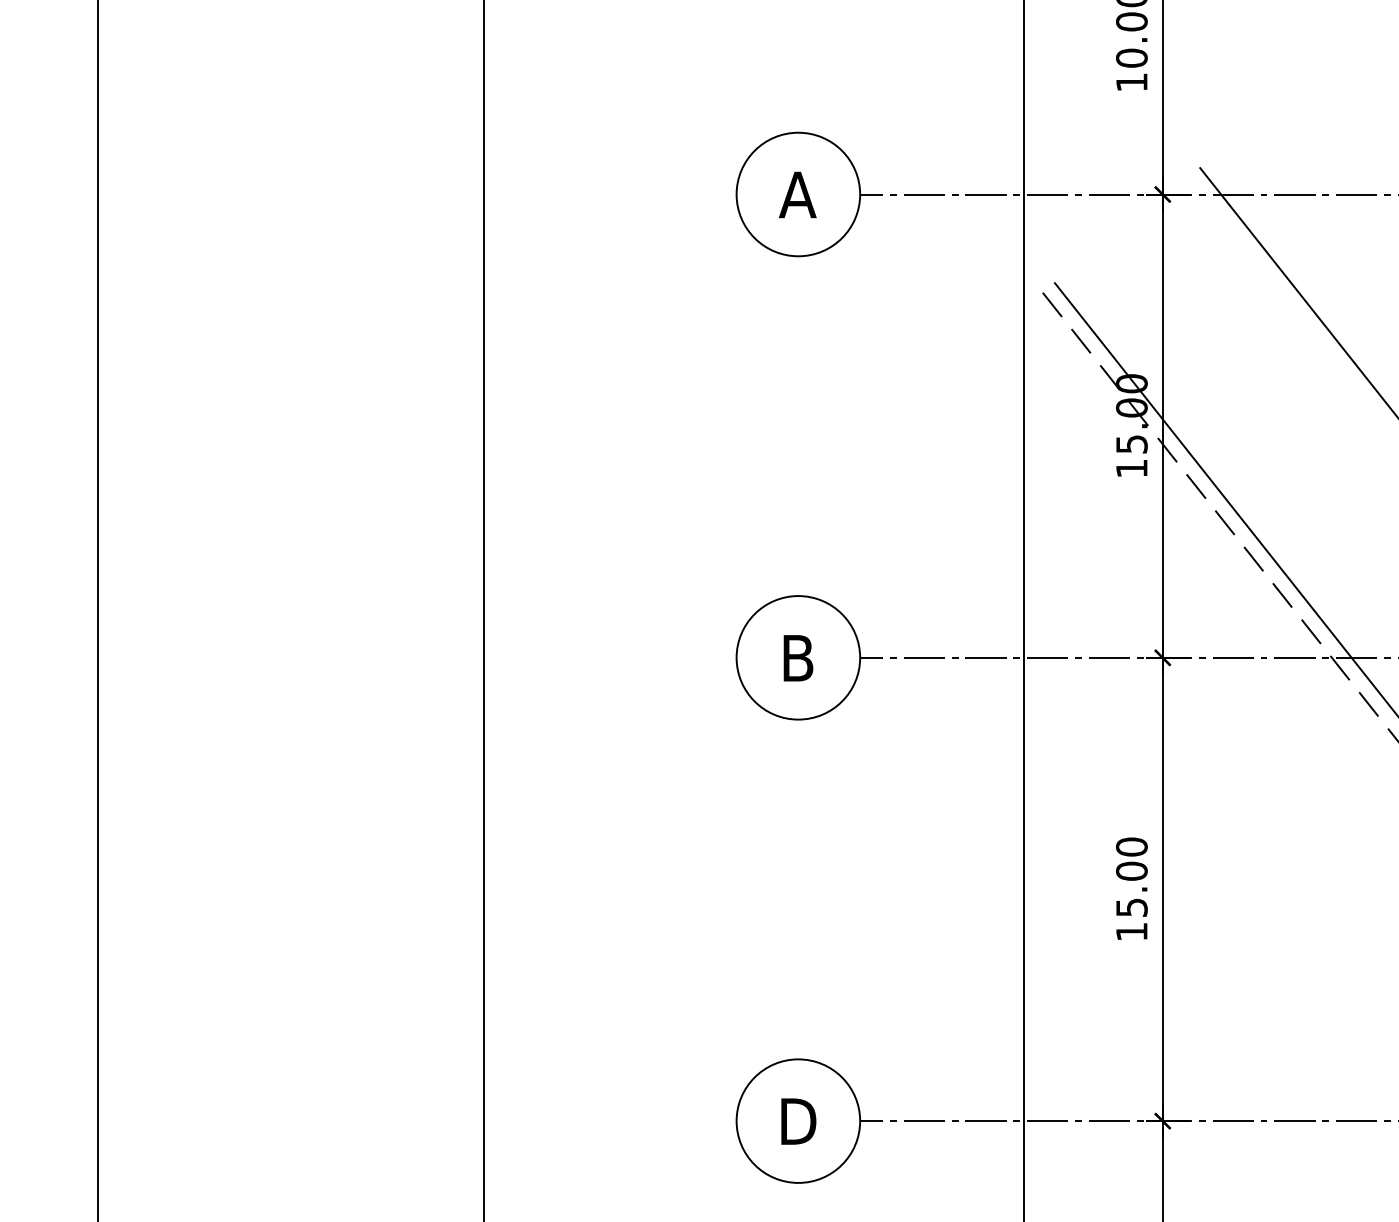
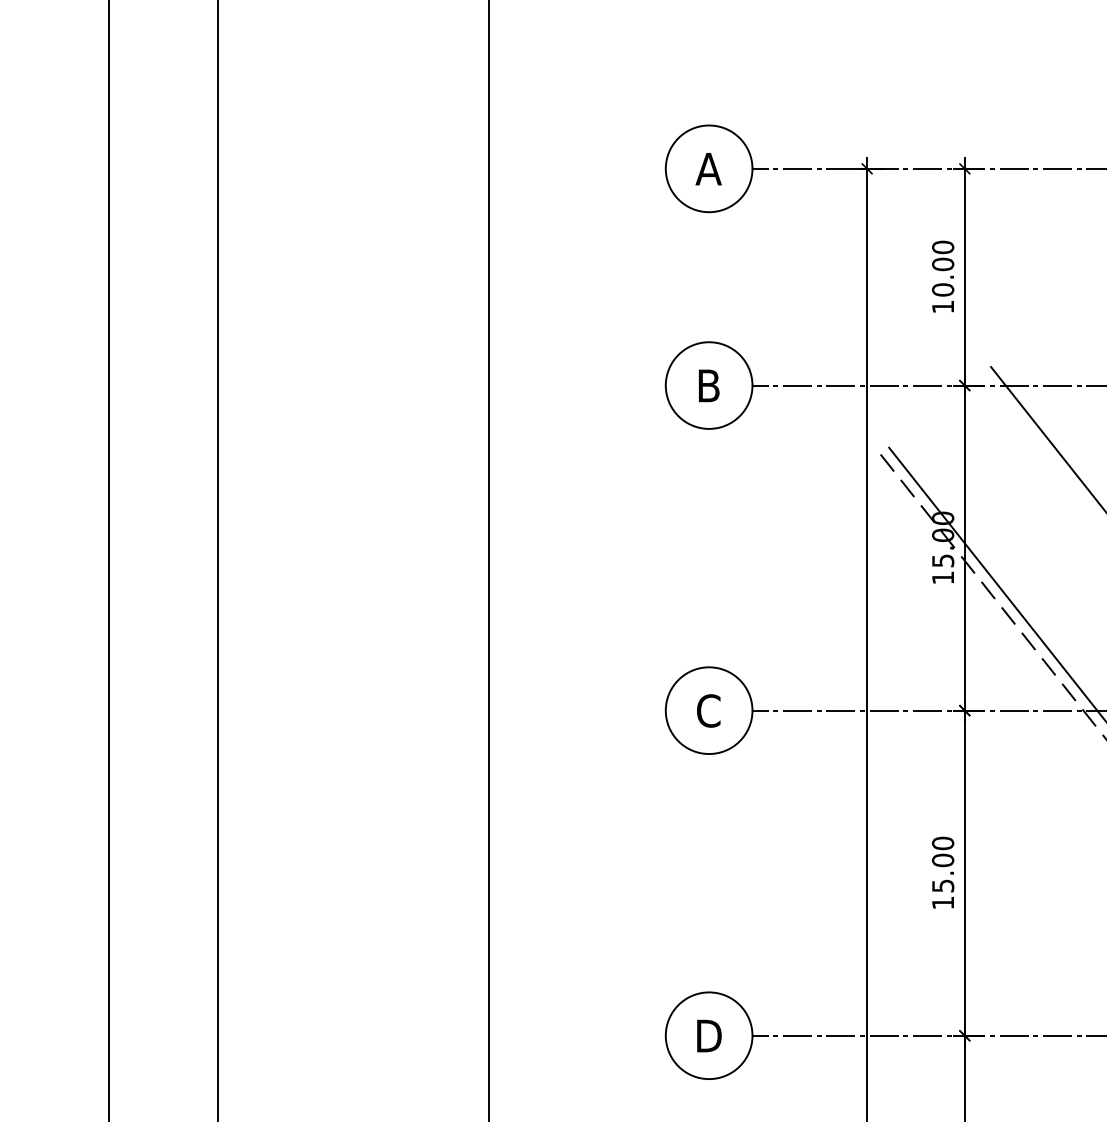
text: (797, 194) -> (708, 385), A -> B
text: (797, 657) -> (708, 710), B -> C

